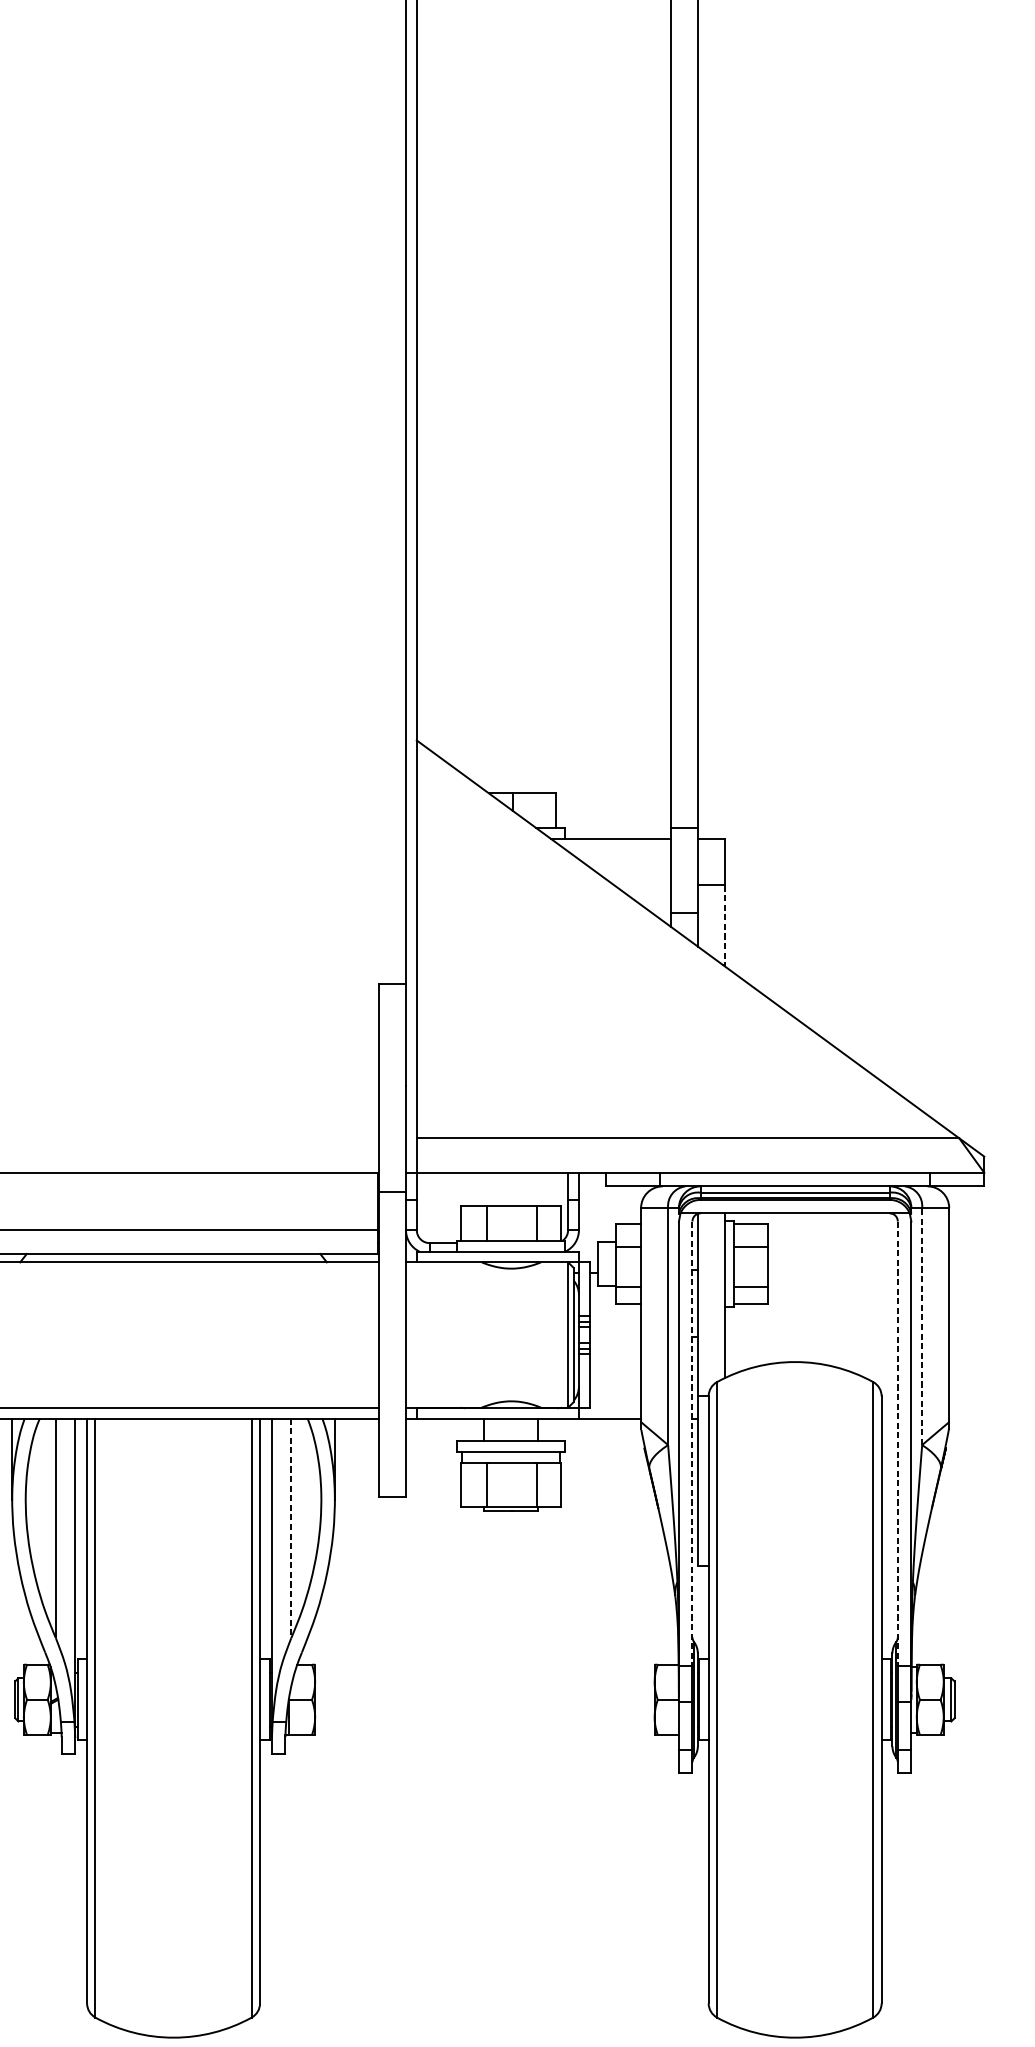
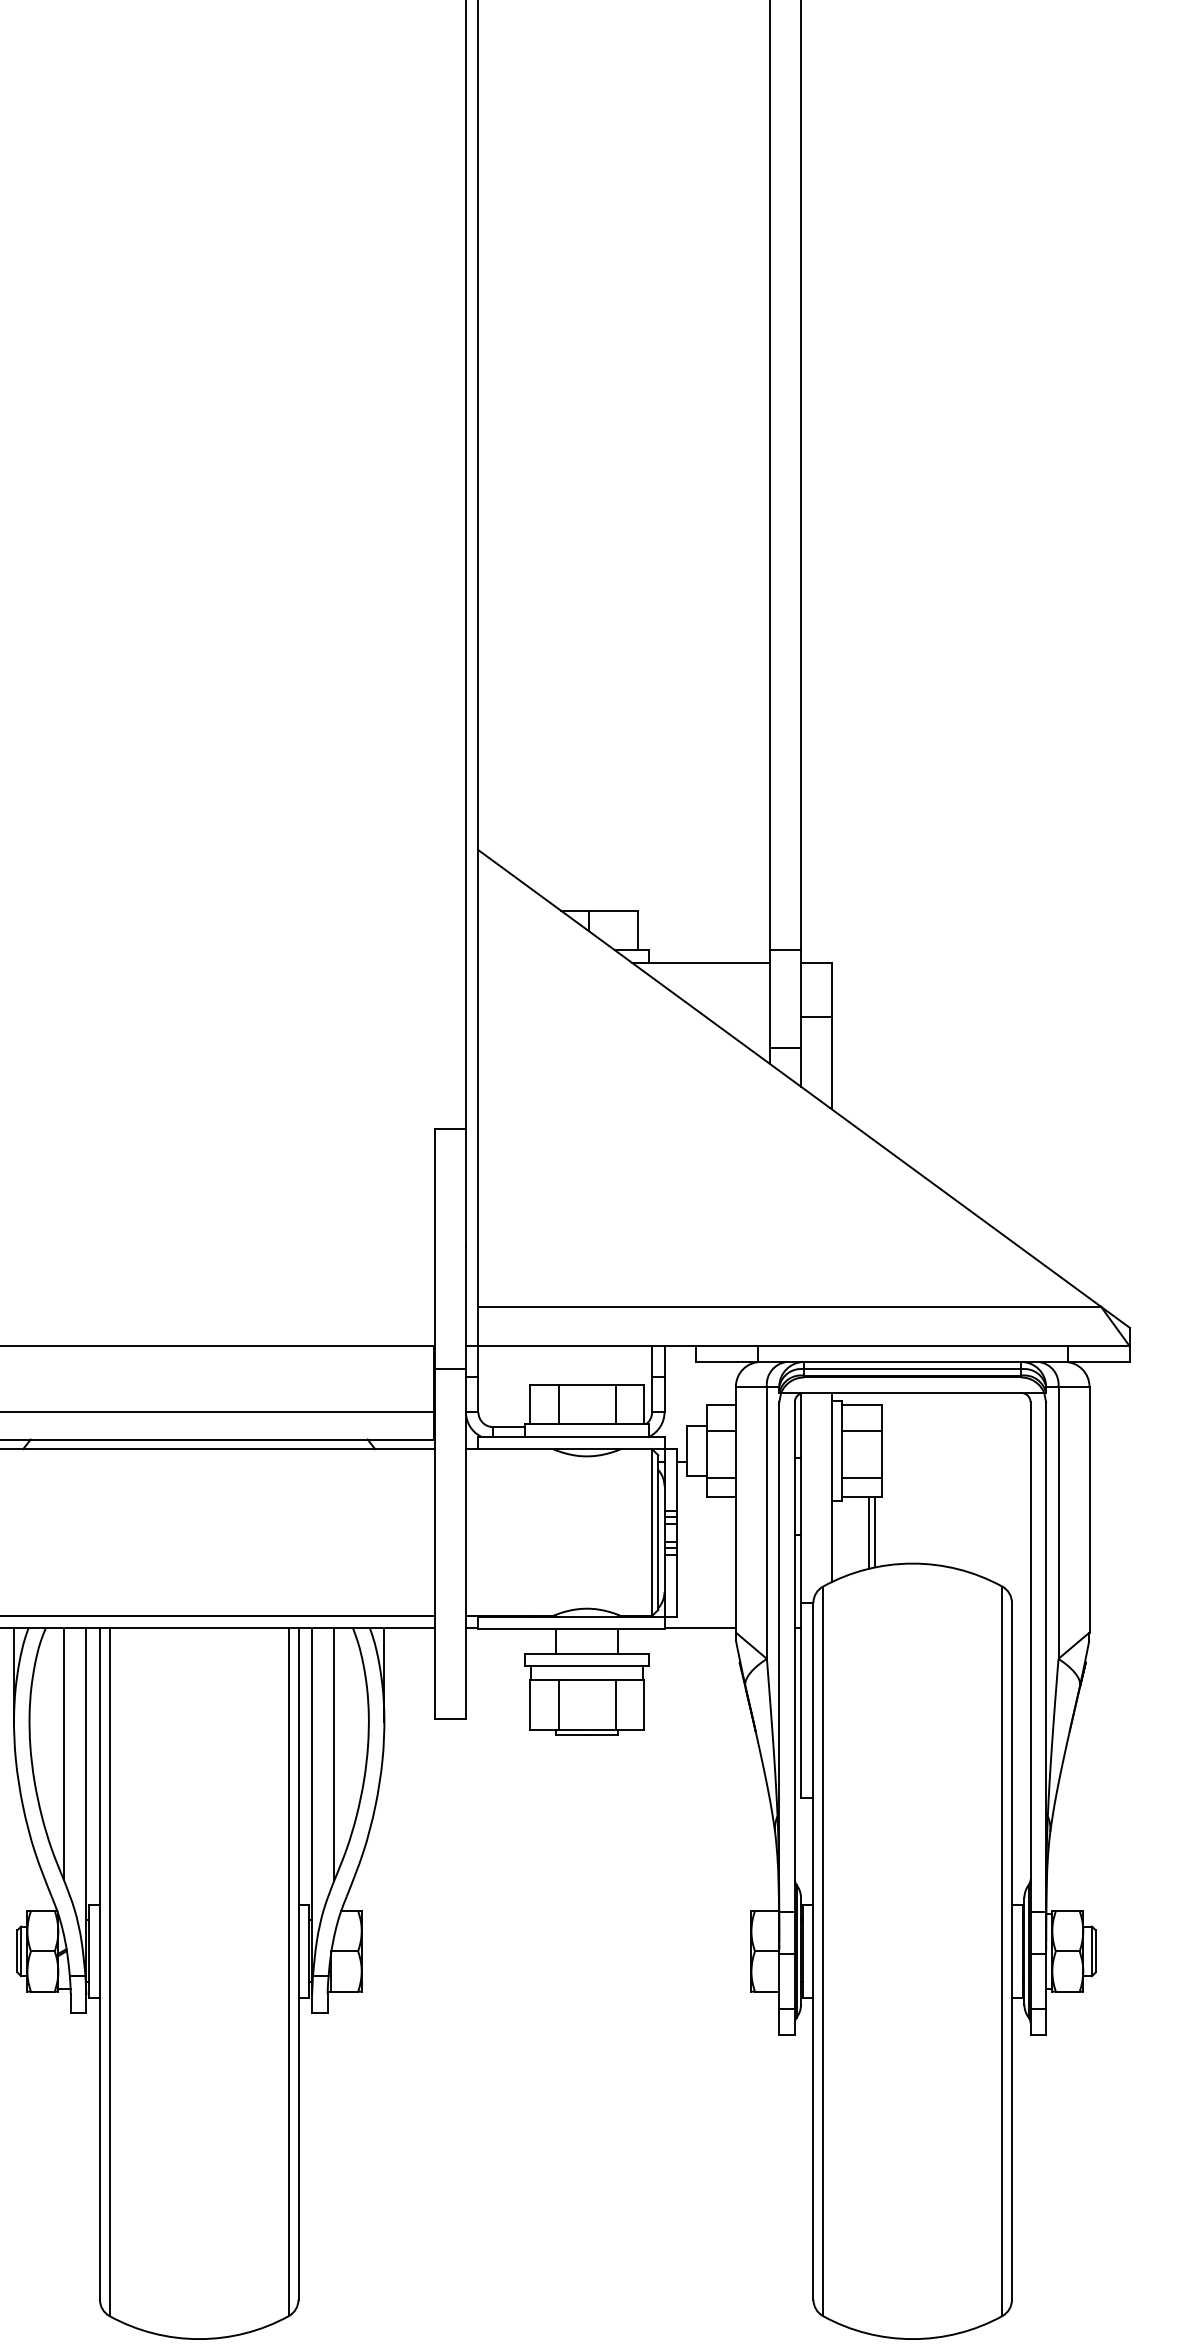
line: (725, 925) -> (832, 1062), dashed -> solid
line: (922, 1326) -> (1058, 1522), dashed -> solid
line: (757, 1334) -> (869, 1532), added
line: (762, 1334) -> (875, 1532), added
line: (692, 1443) -> (794, 1657), dashed -> solid
line: (897, 1443) -> (1030, 1657), dashed -> solid
line: (291, 1527) -> (334, 1753), dashed -> solid

